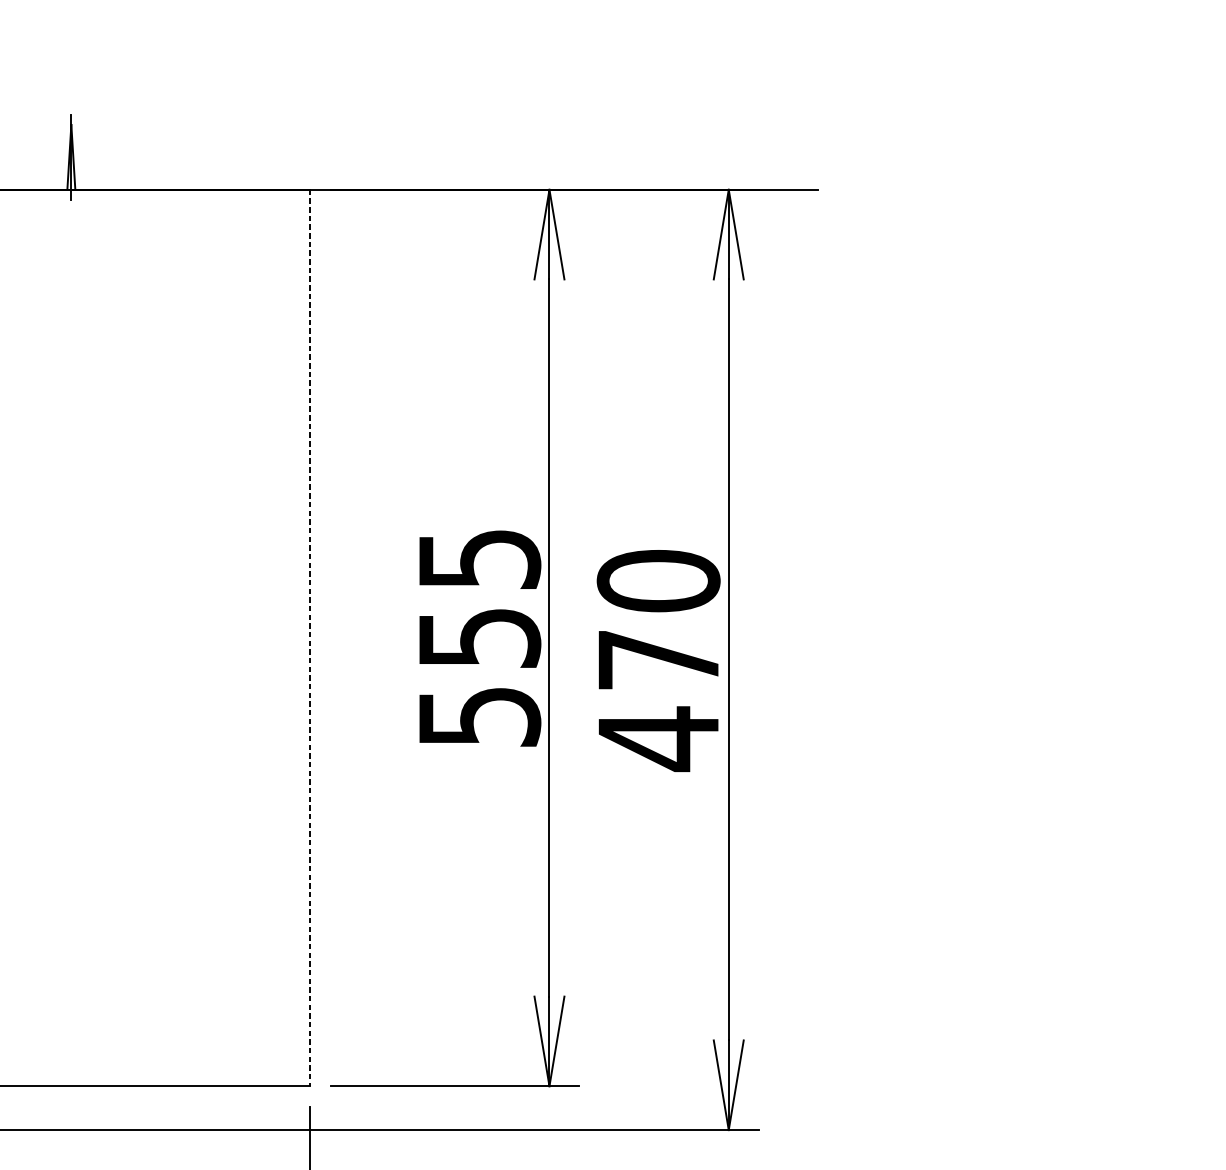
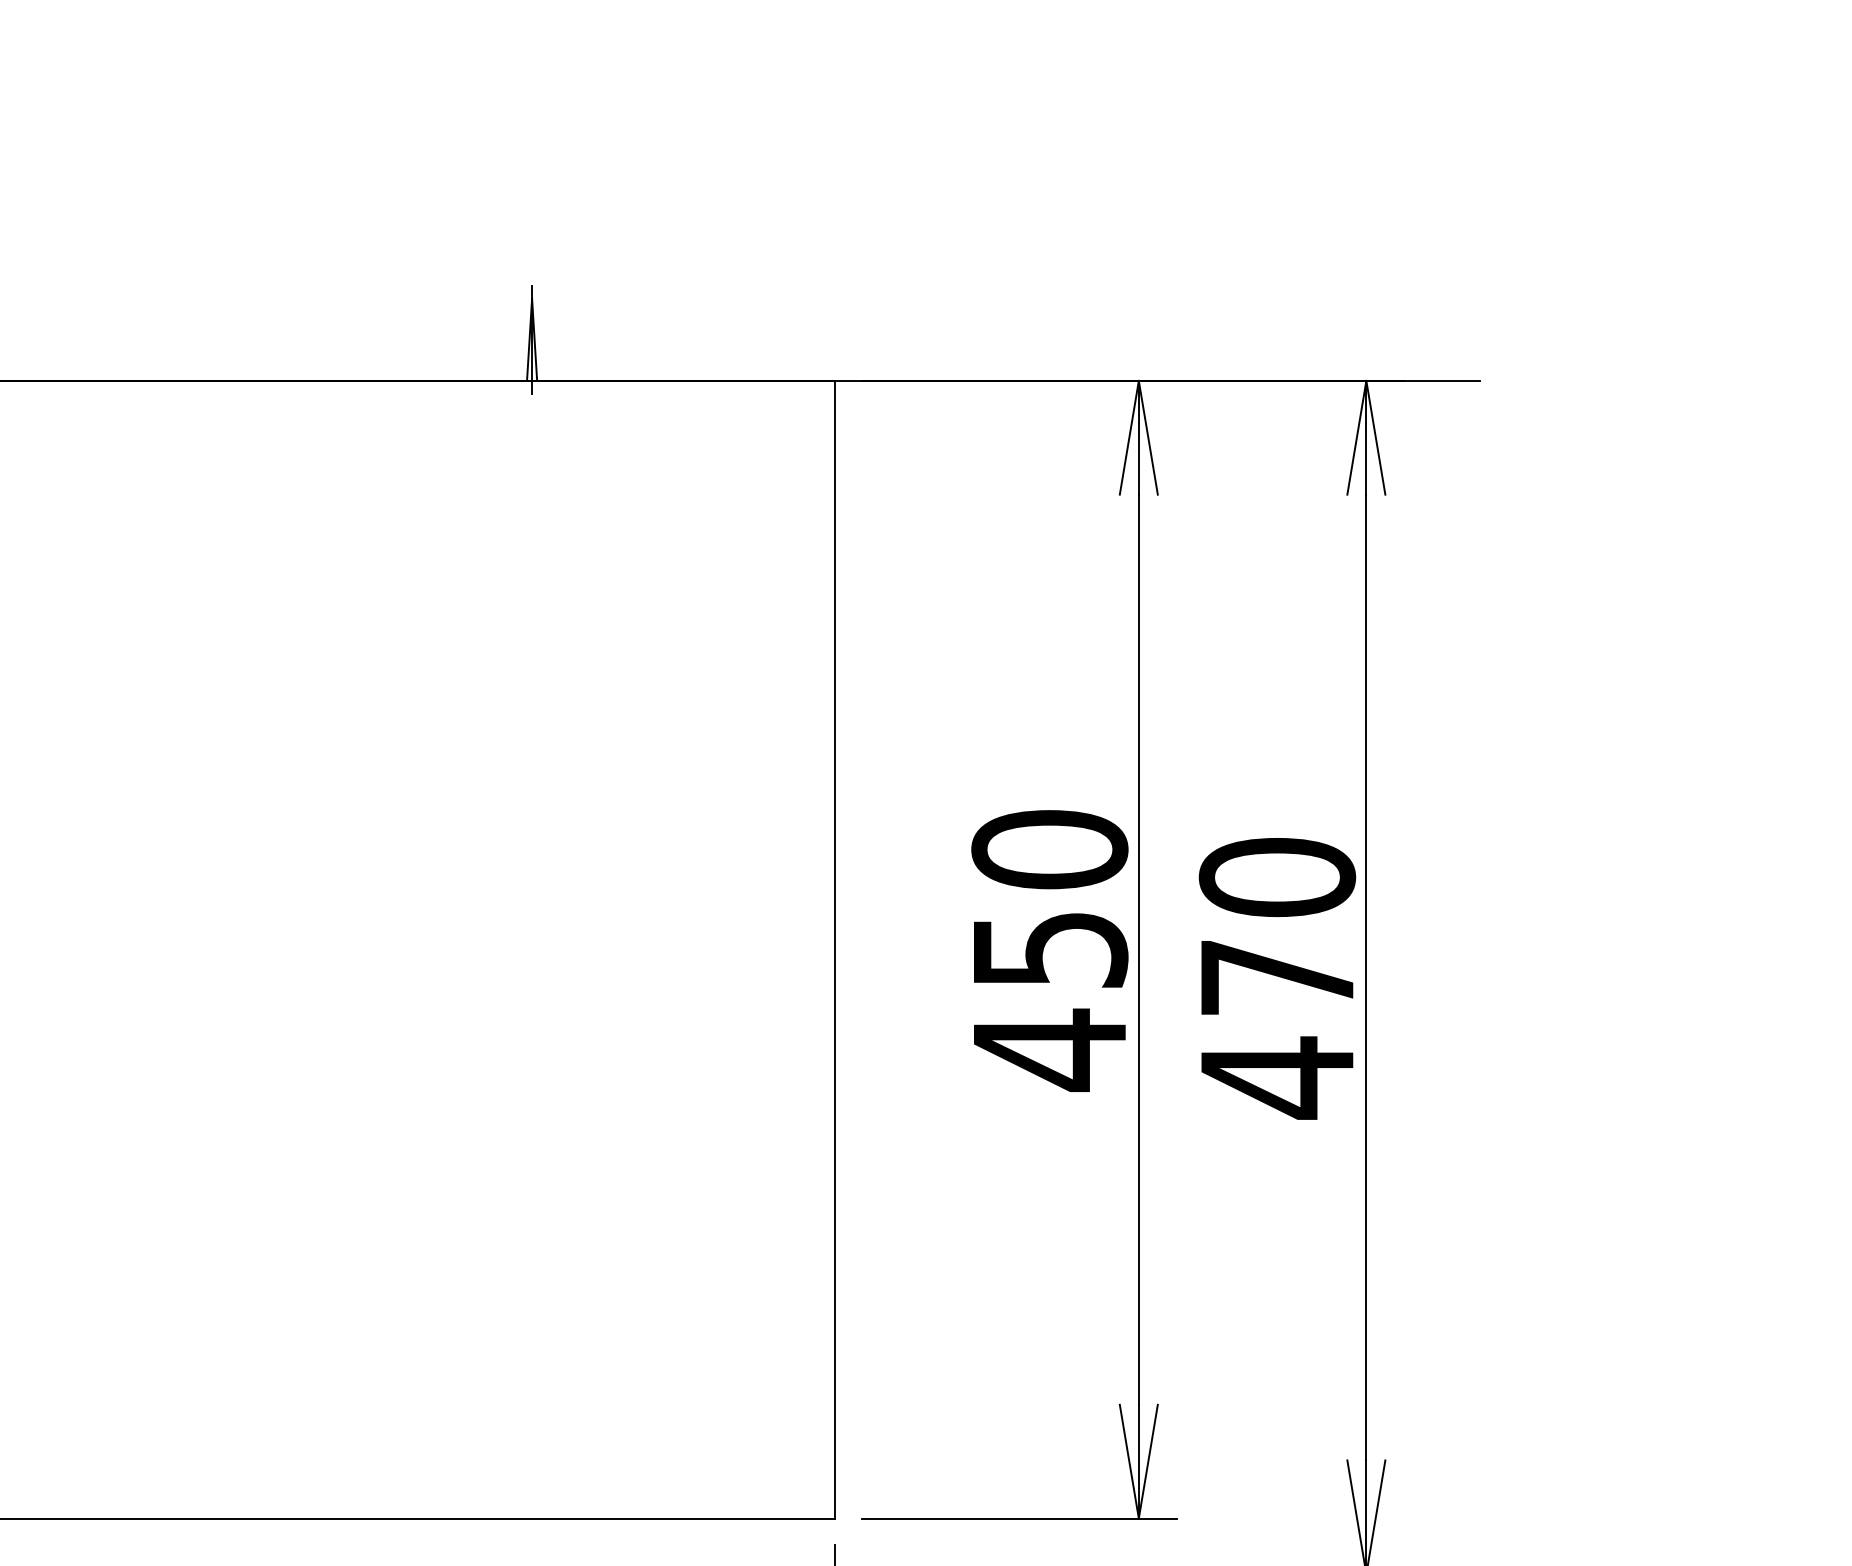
line: (310, 637) -> (835, 949), dashed -> solid
text: (479, 638) -> (1049, 950), 555 -> 450

